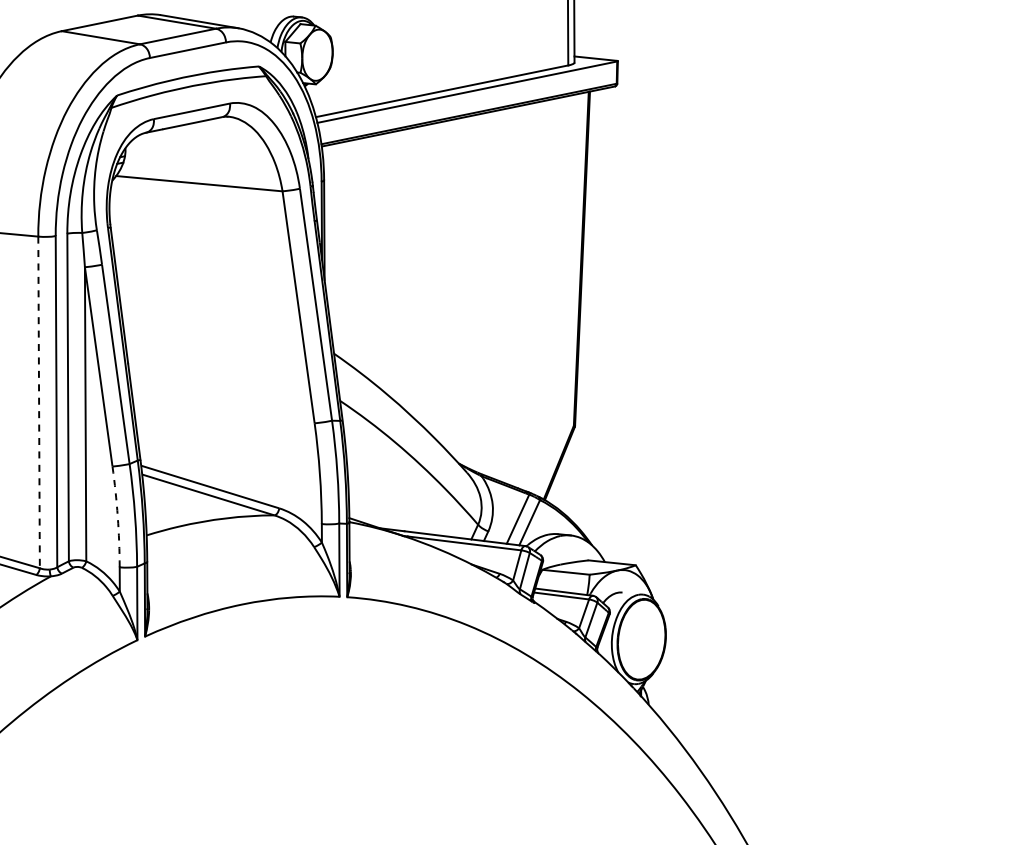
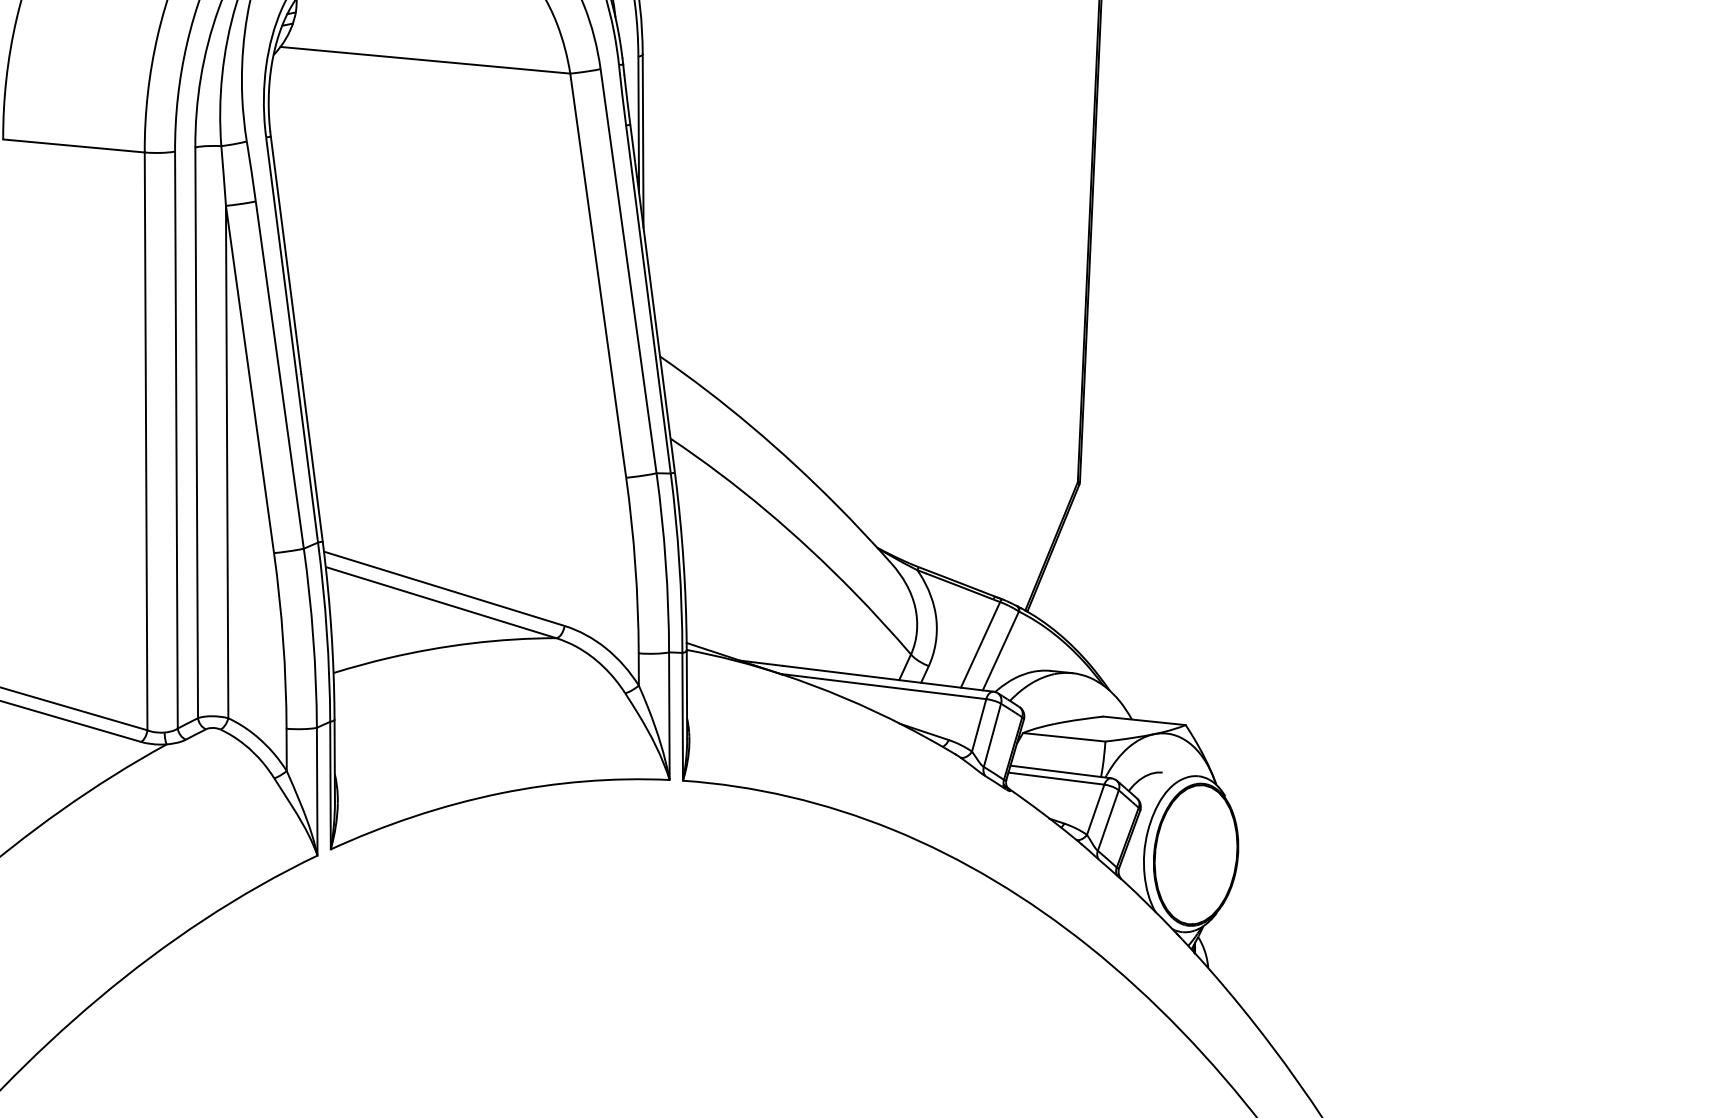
line: (39, 402) -> (146, 441), dashed -> solid
arc: (117, 516) -> (282, 640), dashed -> solid

